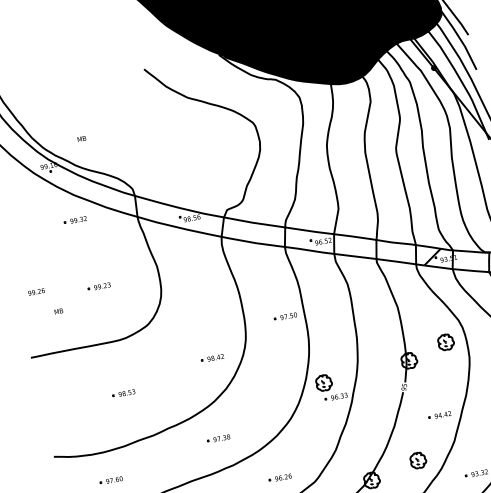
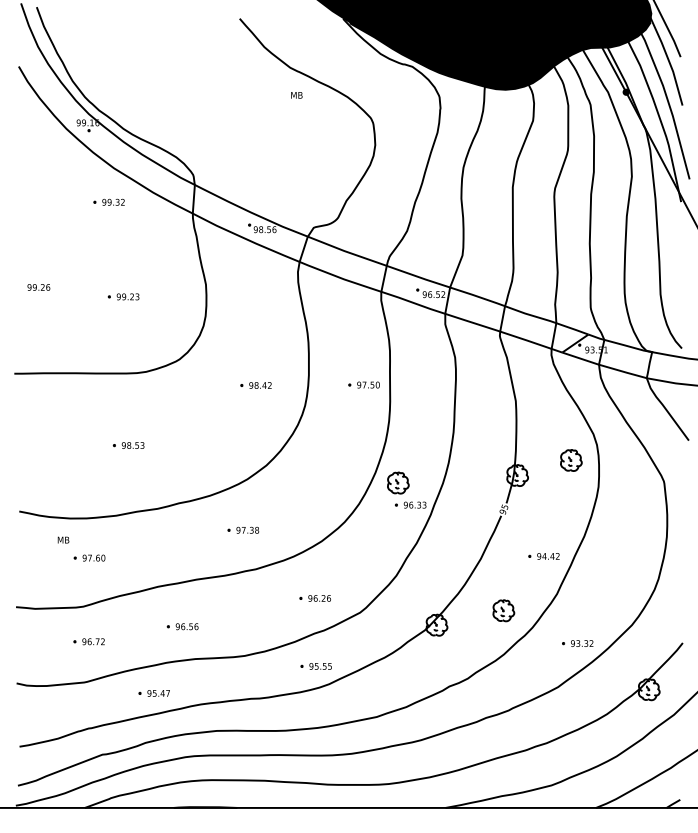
text: (81, 139) -> (296, 95), moved
text: (58, 310) -> (63, 539), moved
part: (212, 358) -> (255, 385), moved

